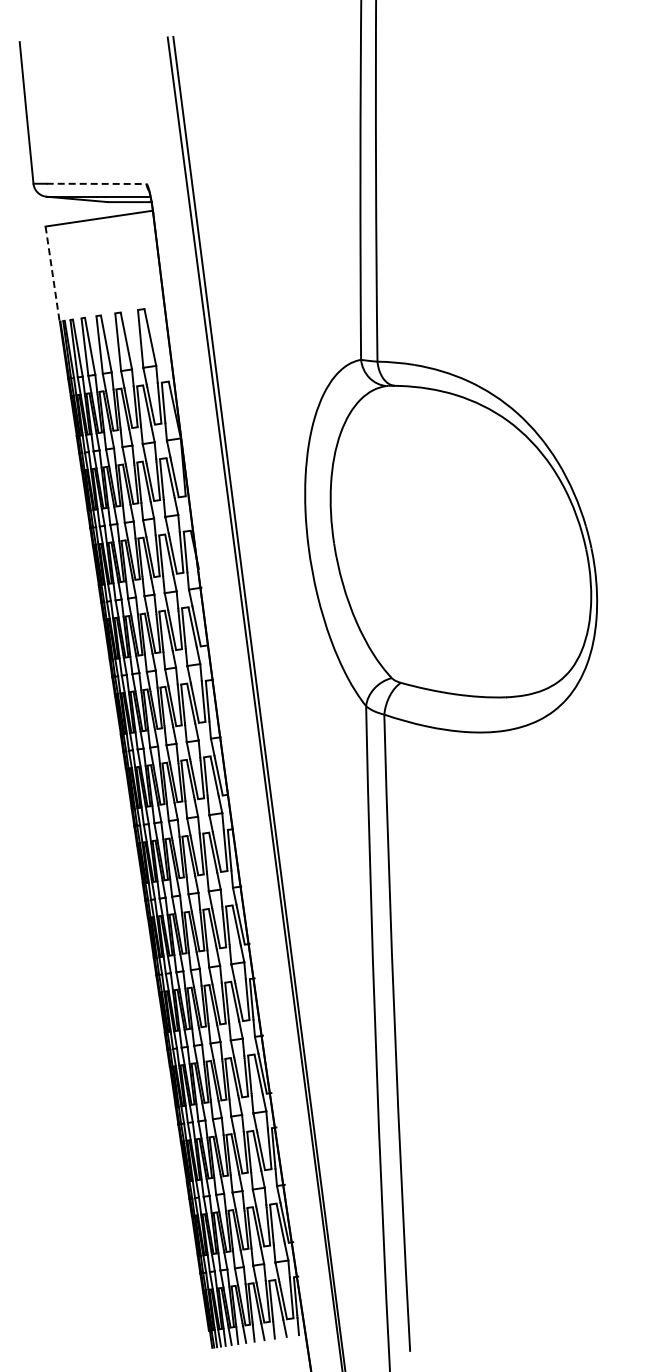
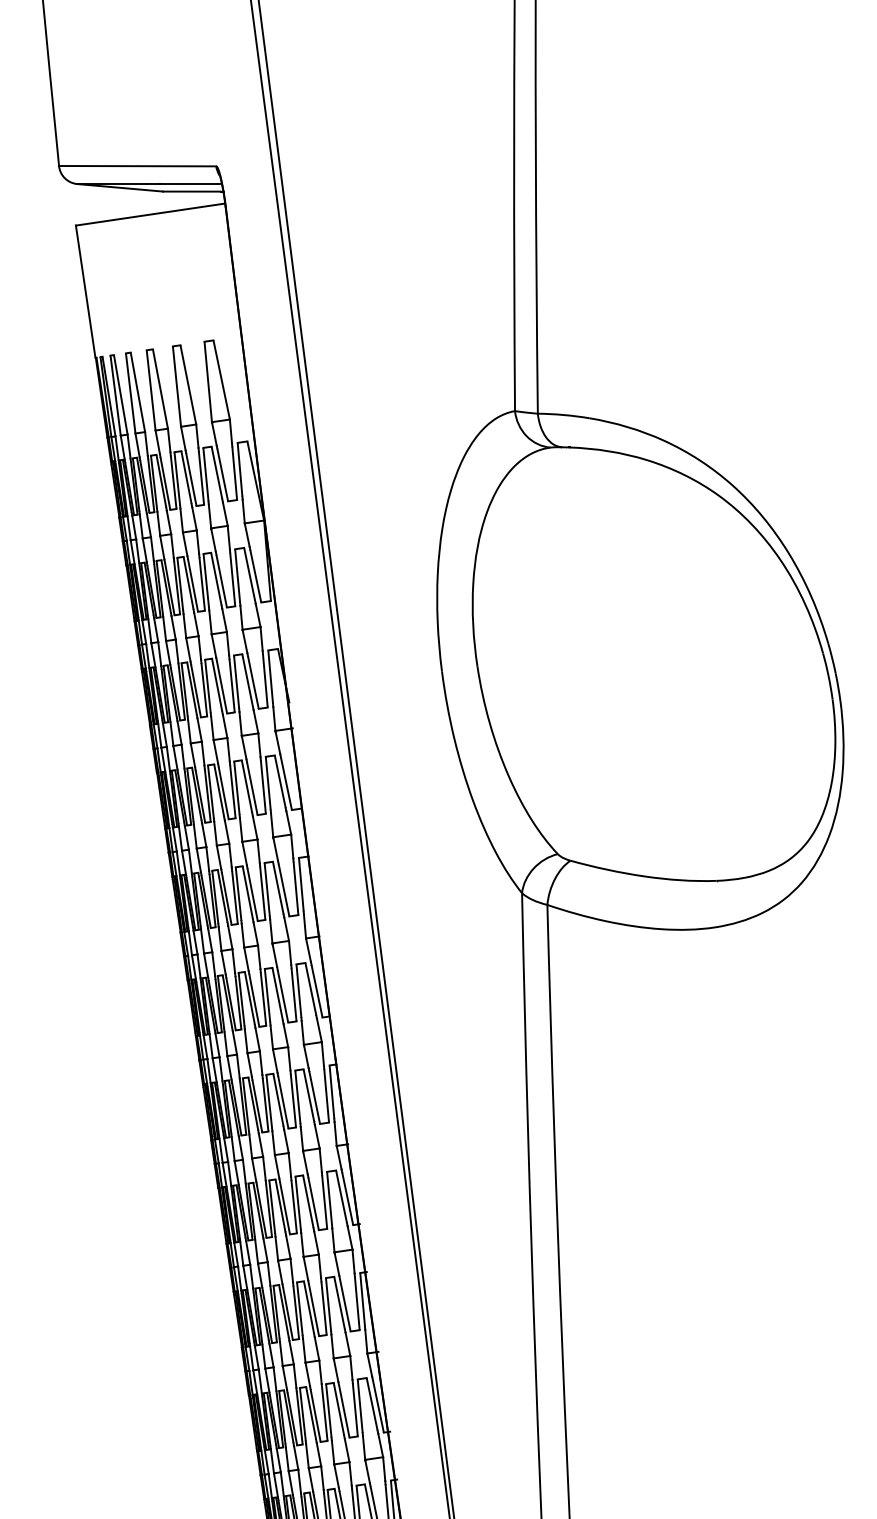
line: (96, 183) -> (146, 165), dashed -> solid
line: (52, 274) -> (85, 292), dashed -> solid

